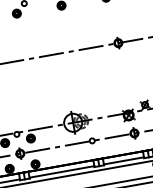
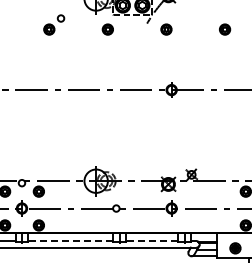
line: (123, 161) -> (151, 241), solid -> dashed
line: (61, 172) -> (70, 241), solid -> dashed

